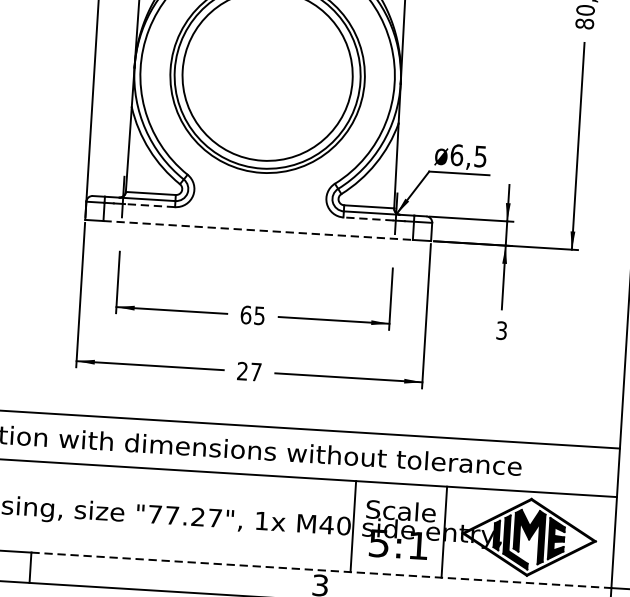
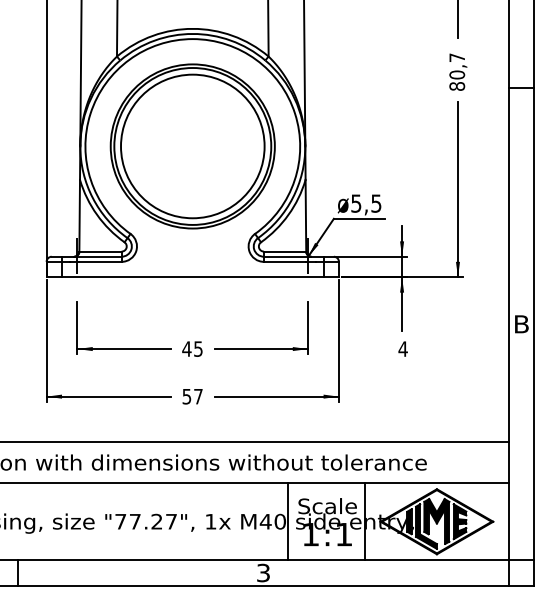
text: (457, 155) -> (356, 203), ø6,5 -> ø5,5
line: (148, 205) -> (99, 261), dashed -> solid
line: (367, 218) -> (284, 261), dashed -> solid
line: (257, 230) -> (192, 277), dashed -> solid
text: (245, 314) -> (186, 348), 65 -> 45
text: (500, 331) -> (402, 349), 3 -> 4
text: (242, 371) -> (186, 396), 27 -> 57
text: (378, 543) -> (310, 534), 5:1 -> 1:1
line: (322, 570) -> (264, 560), dashed -> solid

